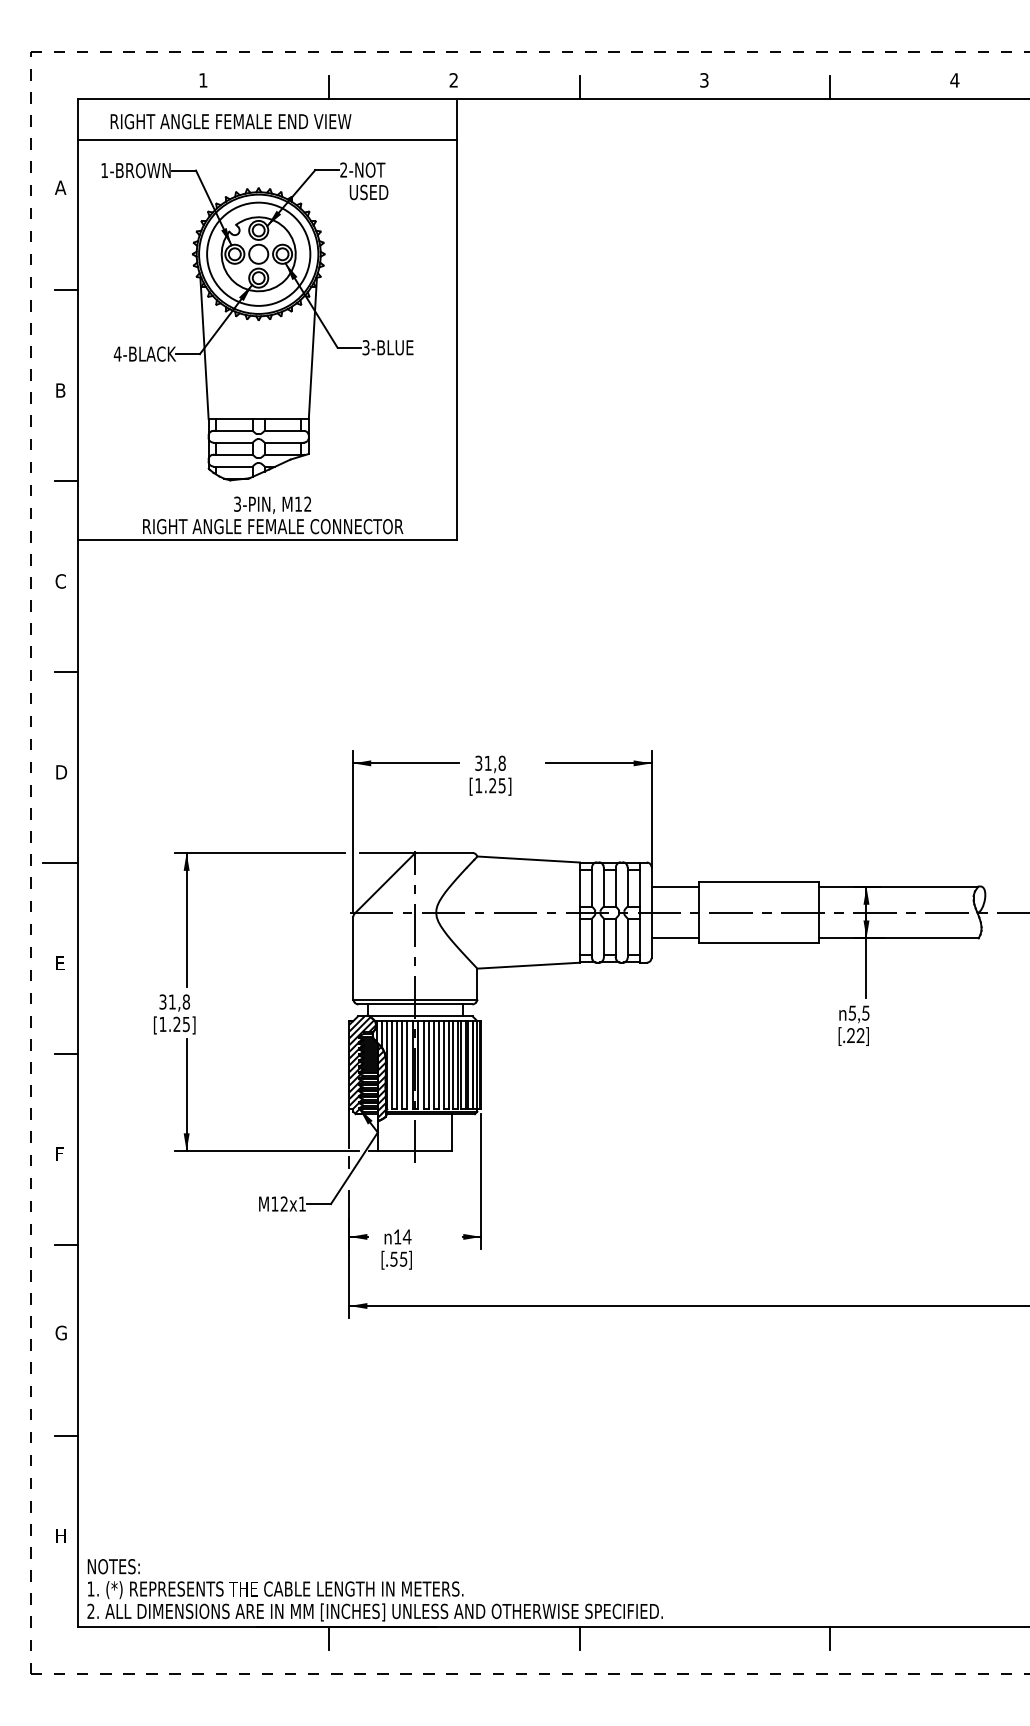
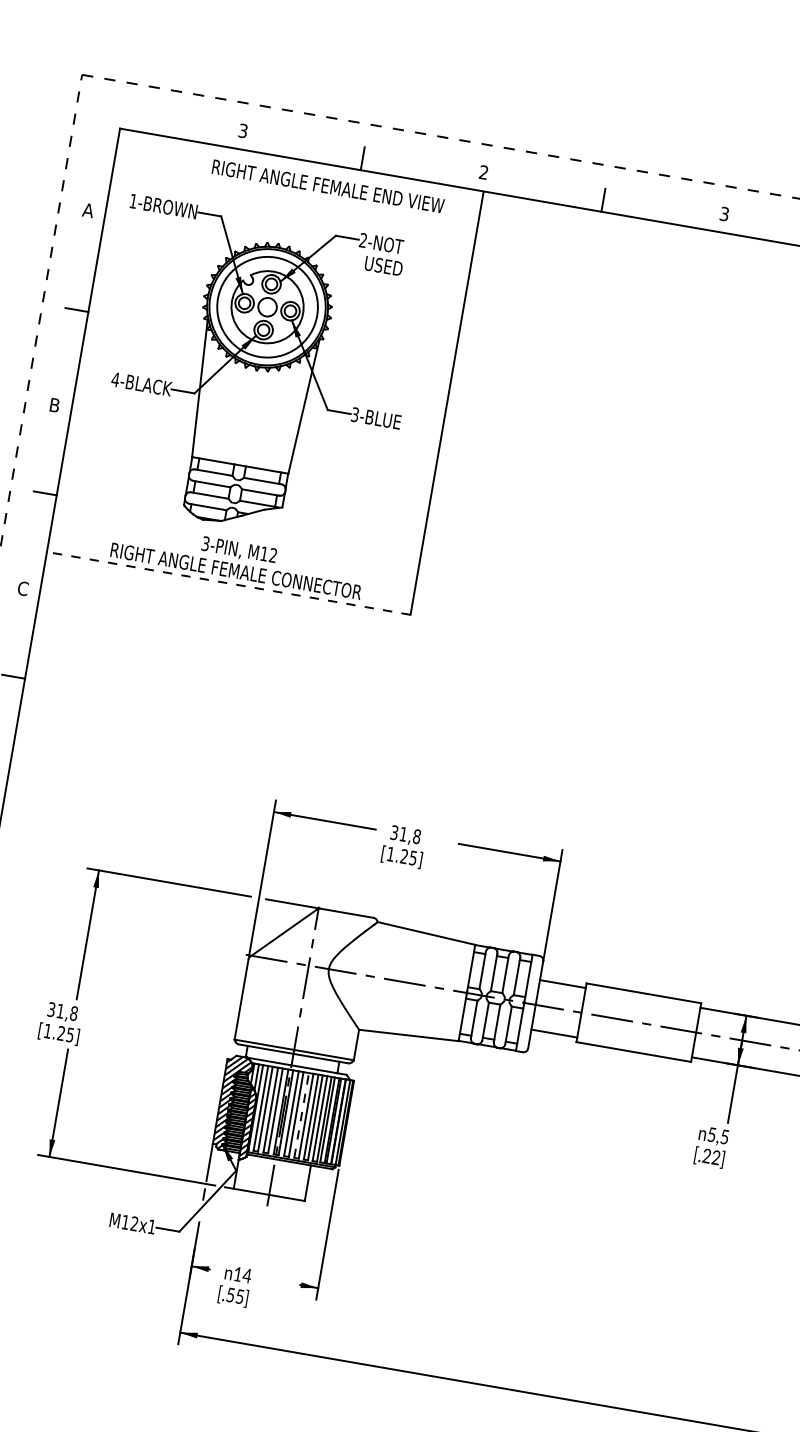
text: (203, 80) -> (243, 131), 1 -> 3
text: (230, 121) -> (327, 186), moved
line: (266, 140) -> (293, 199), removed
line: (267, 540) -> (228, 583), solid -> dashed
line: (434, 1064) -> (302, 1114), solid -> dashed

